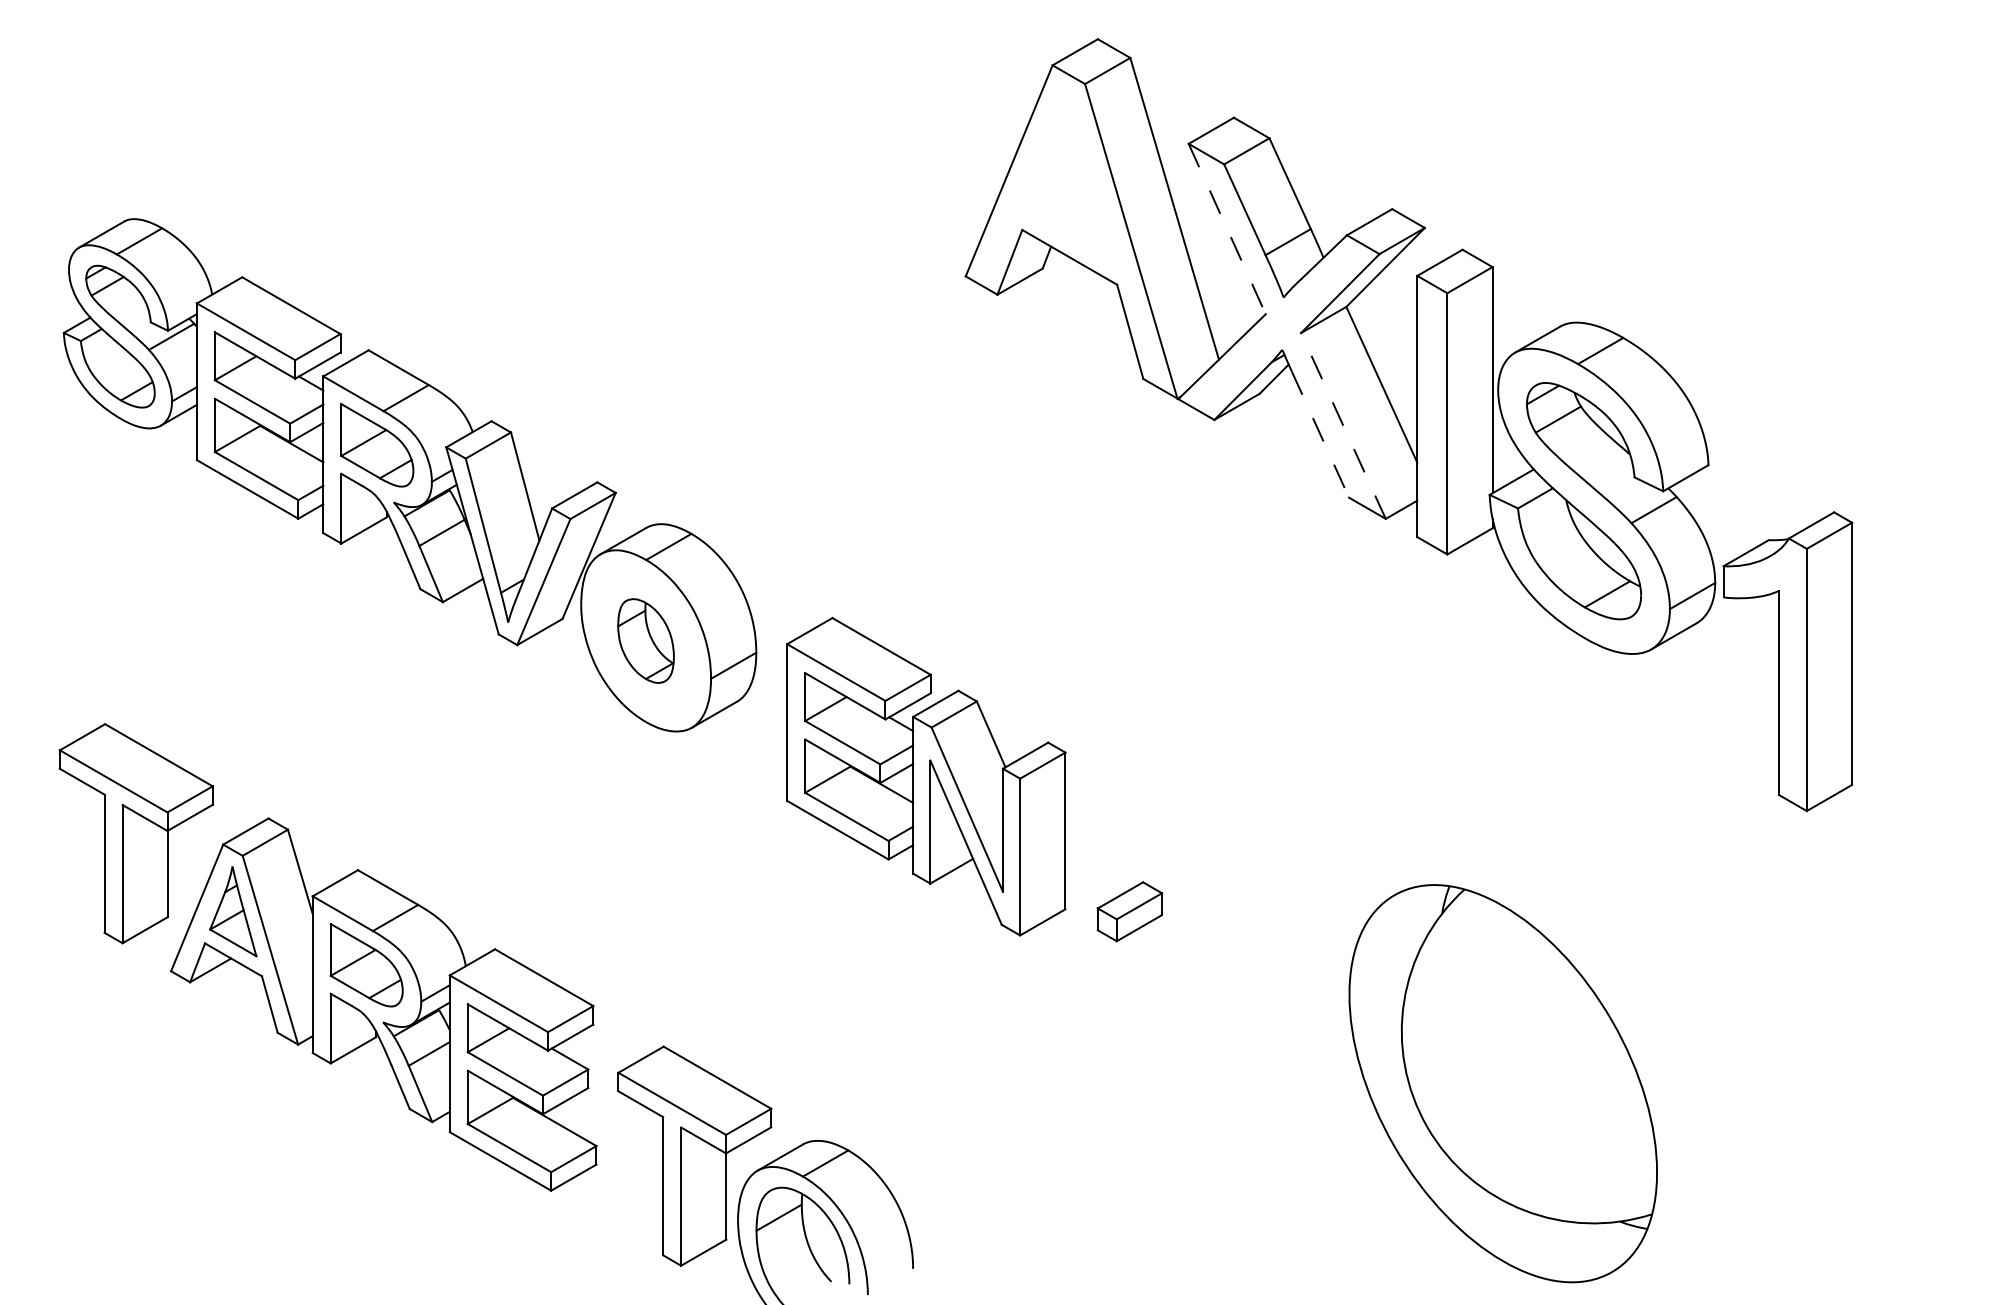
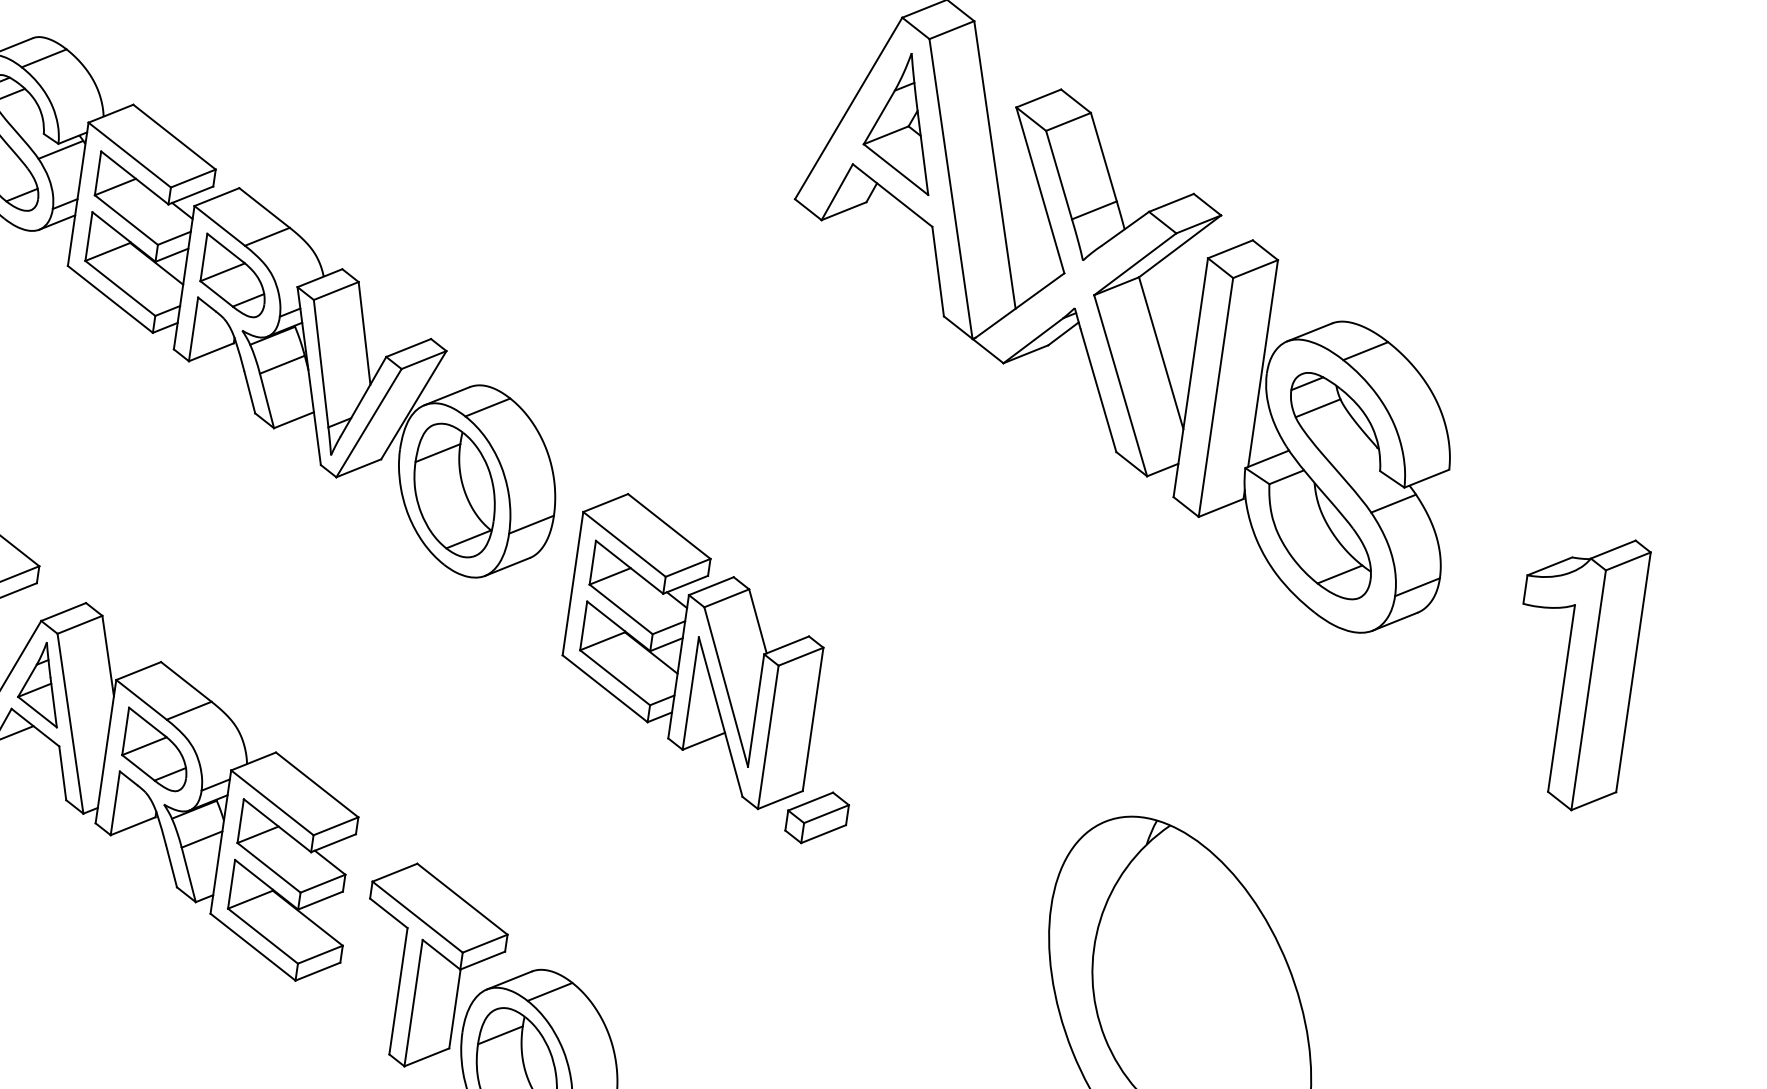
part: (1068, 176) -> (902, 121), added
line: (1227, 229) -> (1040, 190), dashed -> solid
line: (1343, 425) -> (1120, 385), dashed -> solid
line: (1320, 435) -> (1098, 391), dashed -> solid
part: (645, 640) -> (454, 489), size x1.67
part: (1787, 661) -> (1573, 670), moved
part: (1129, 911) -> (816, 817), moved

